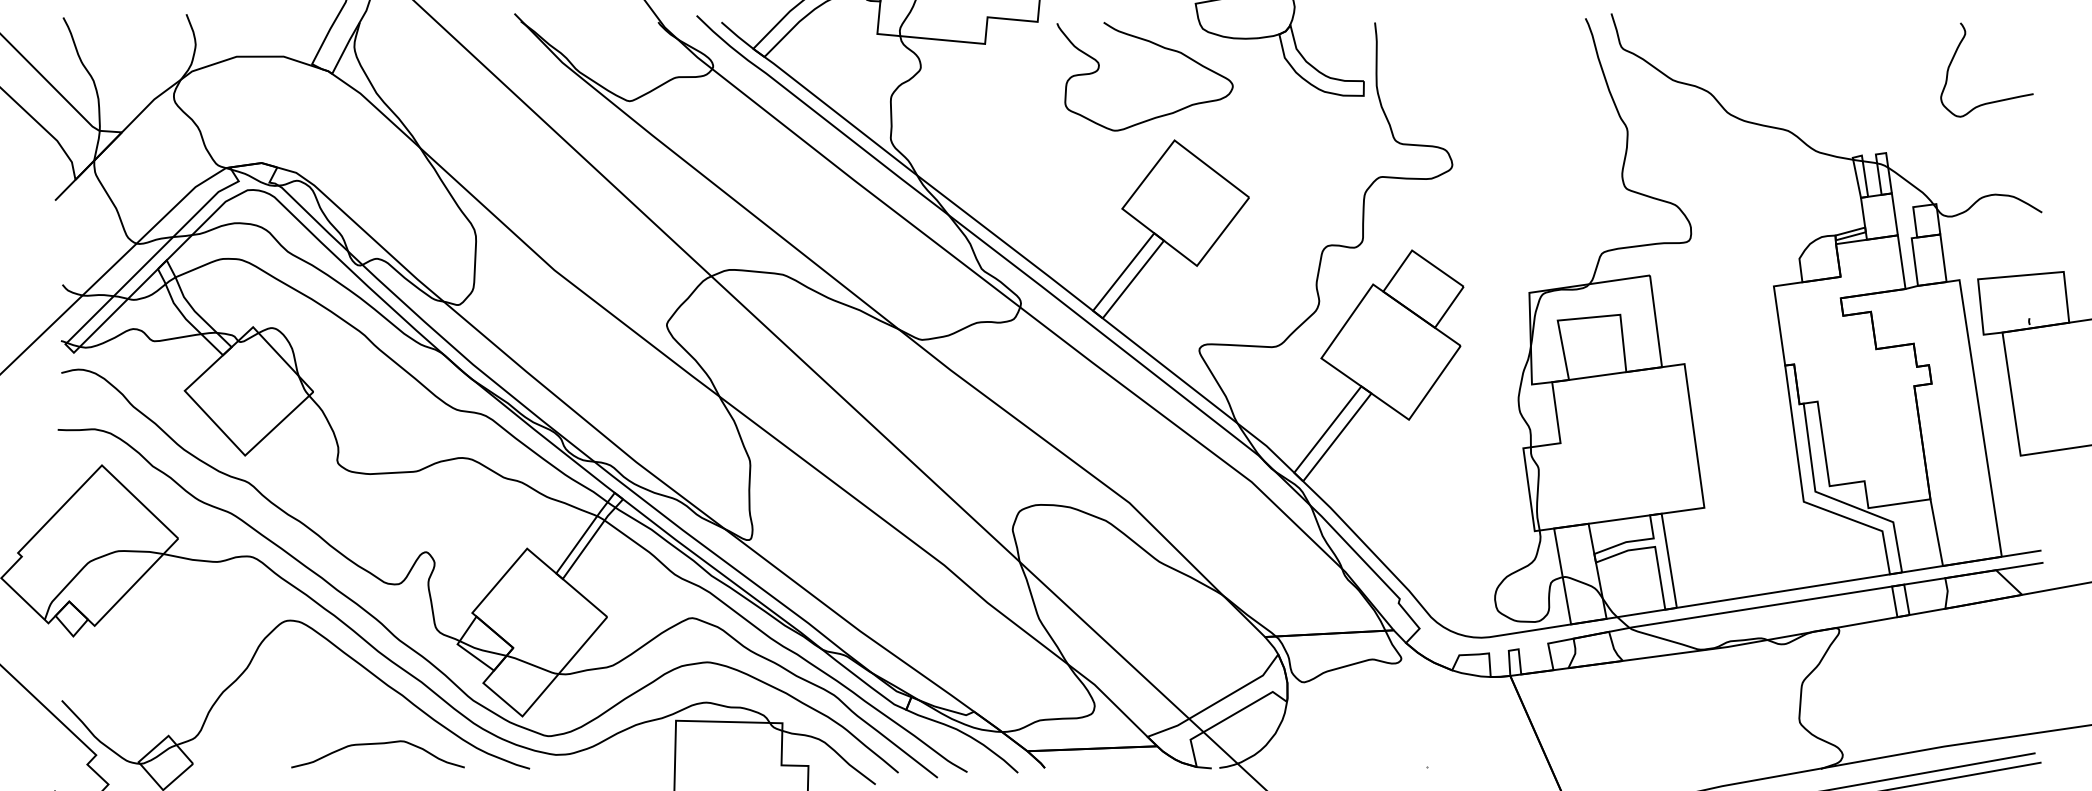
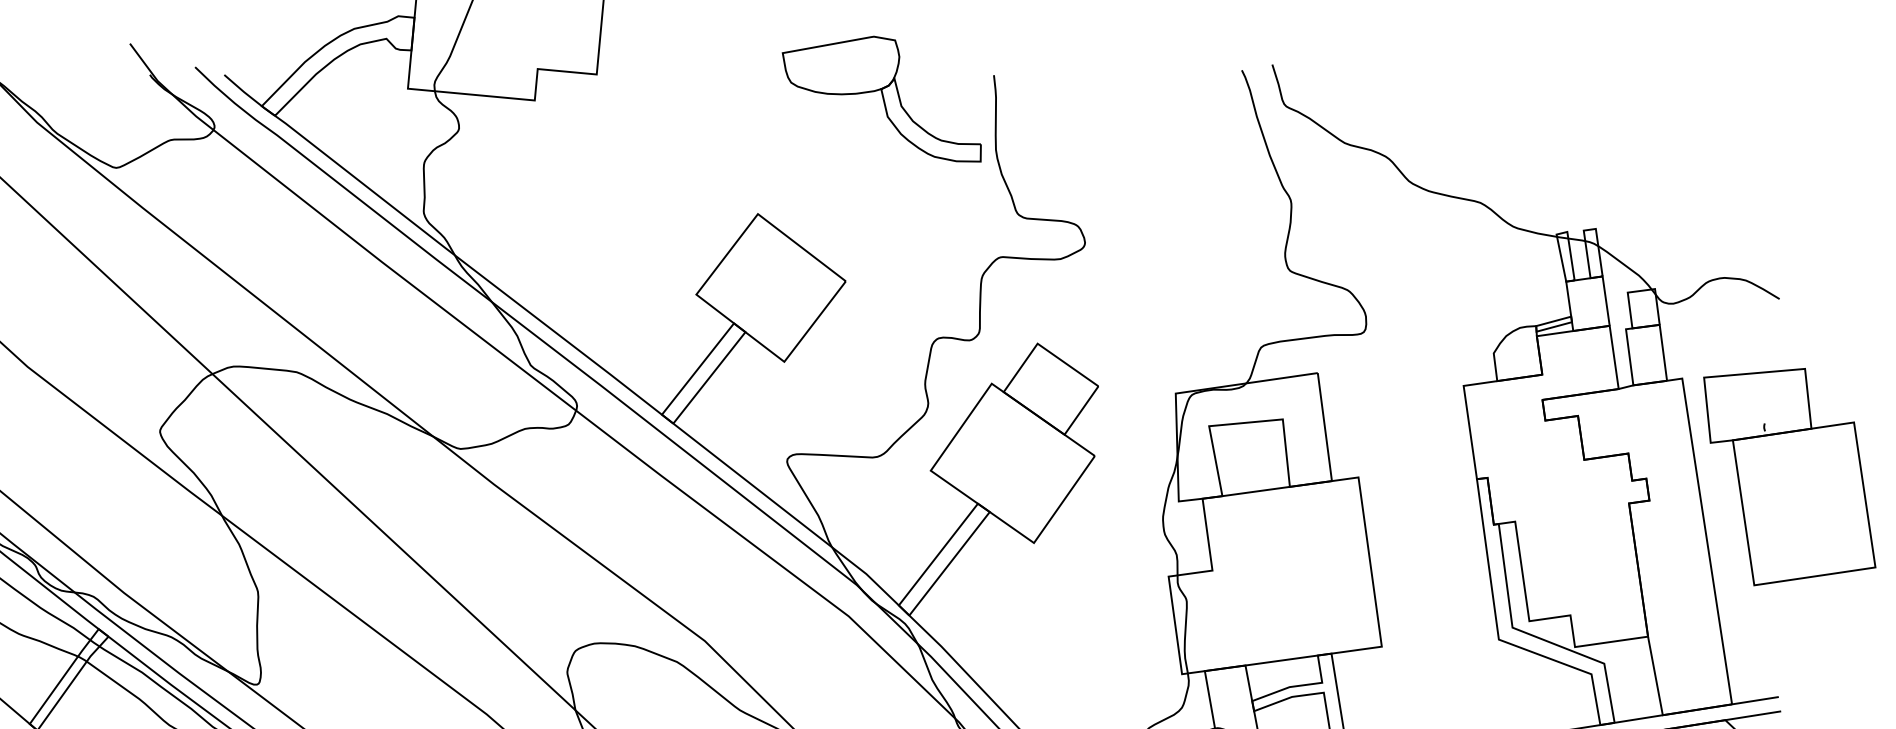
curve: (1158, 46) -> (738, 103), removed
curve: (1995, 100) -> (1724, 167), removed

